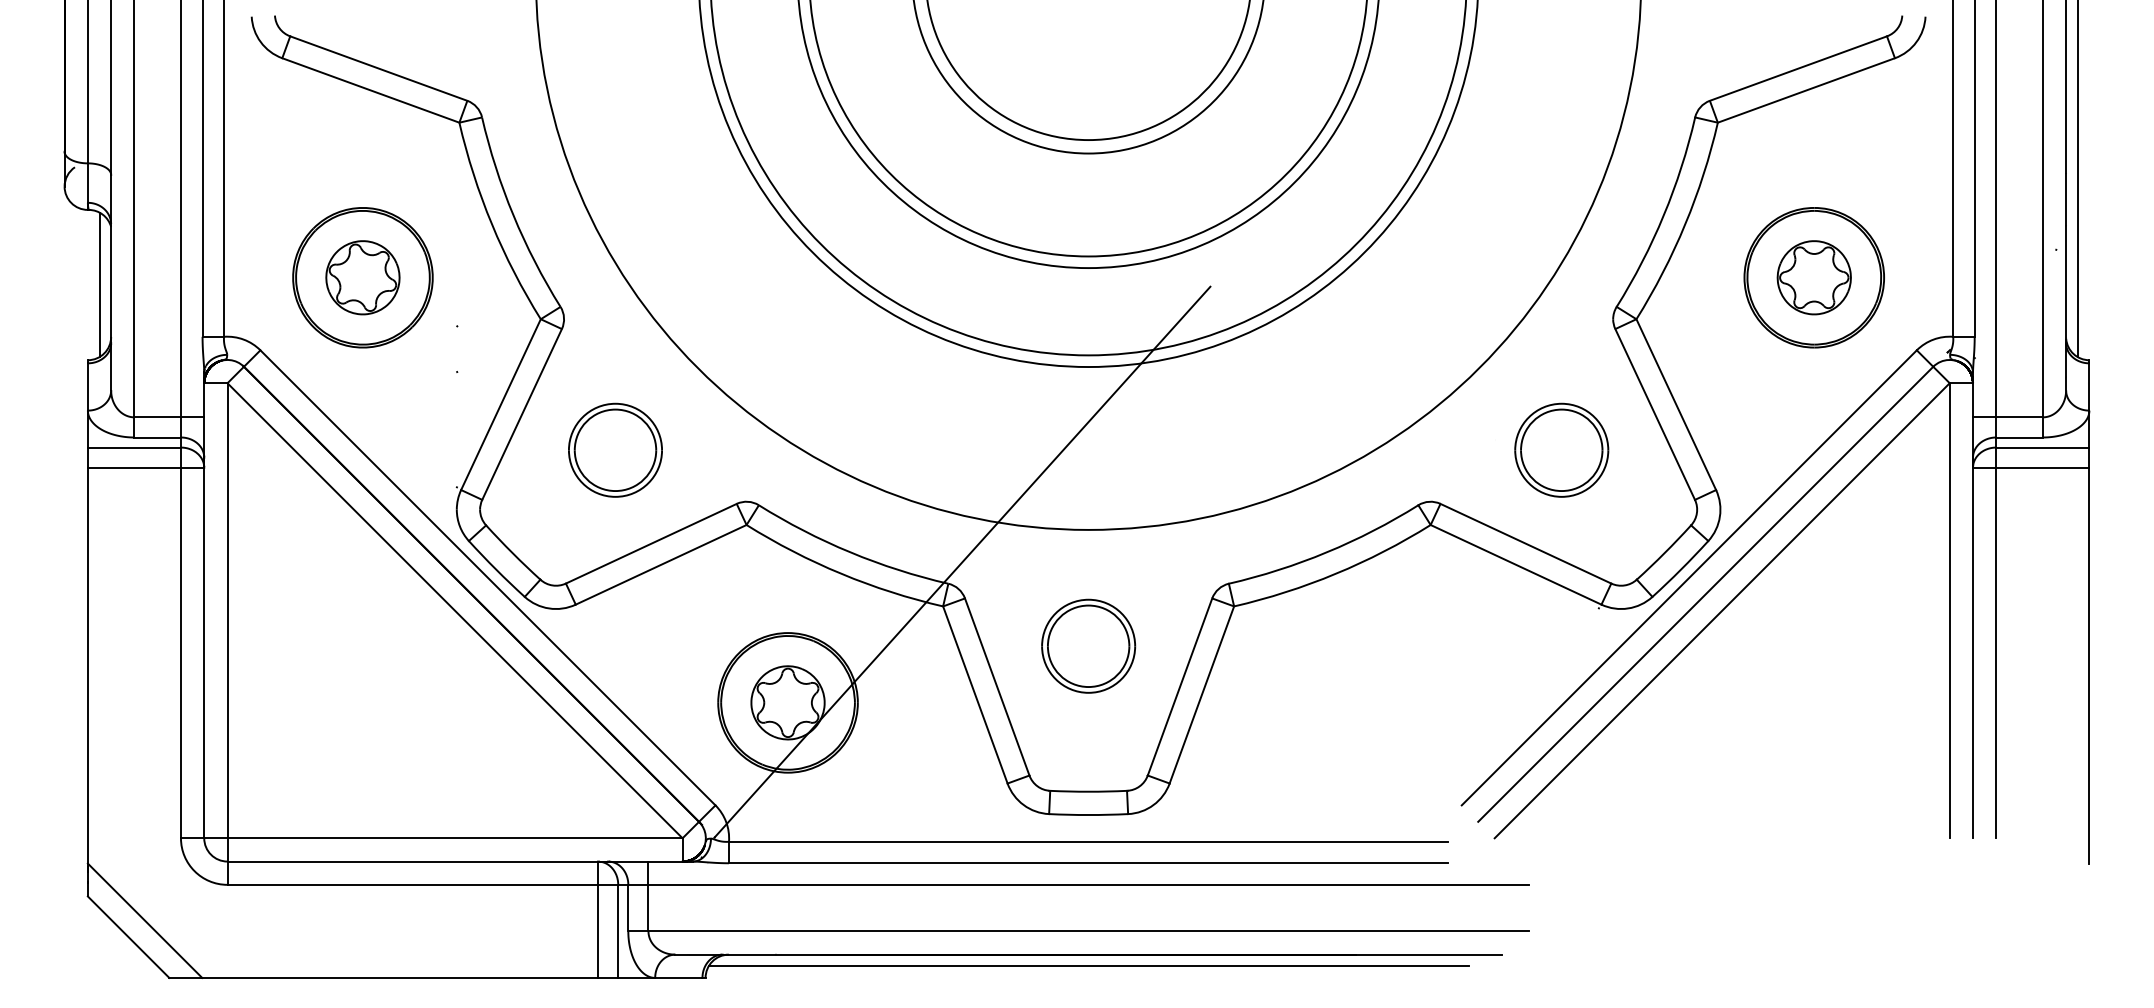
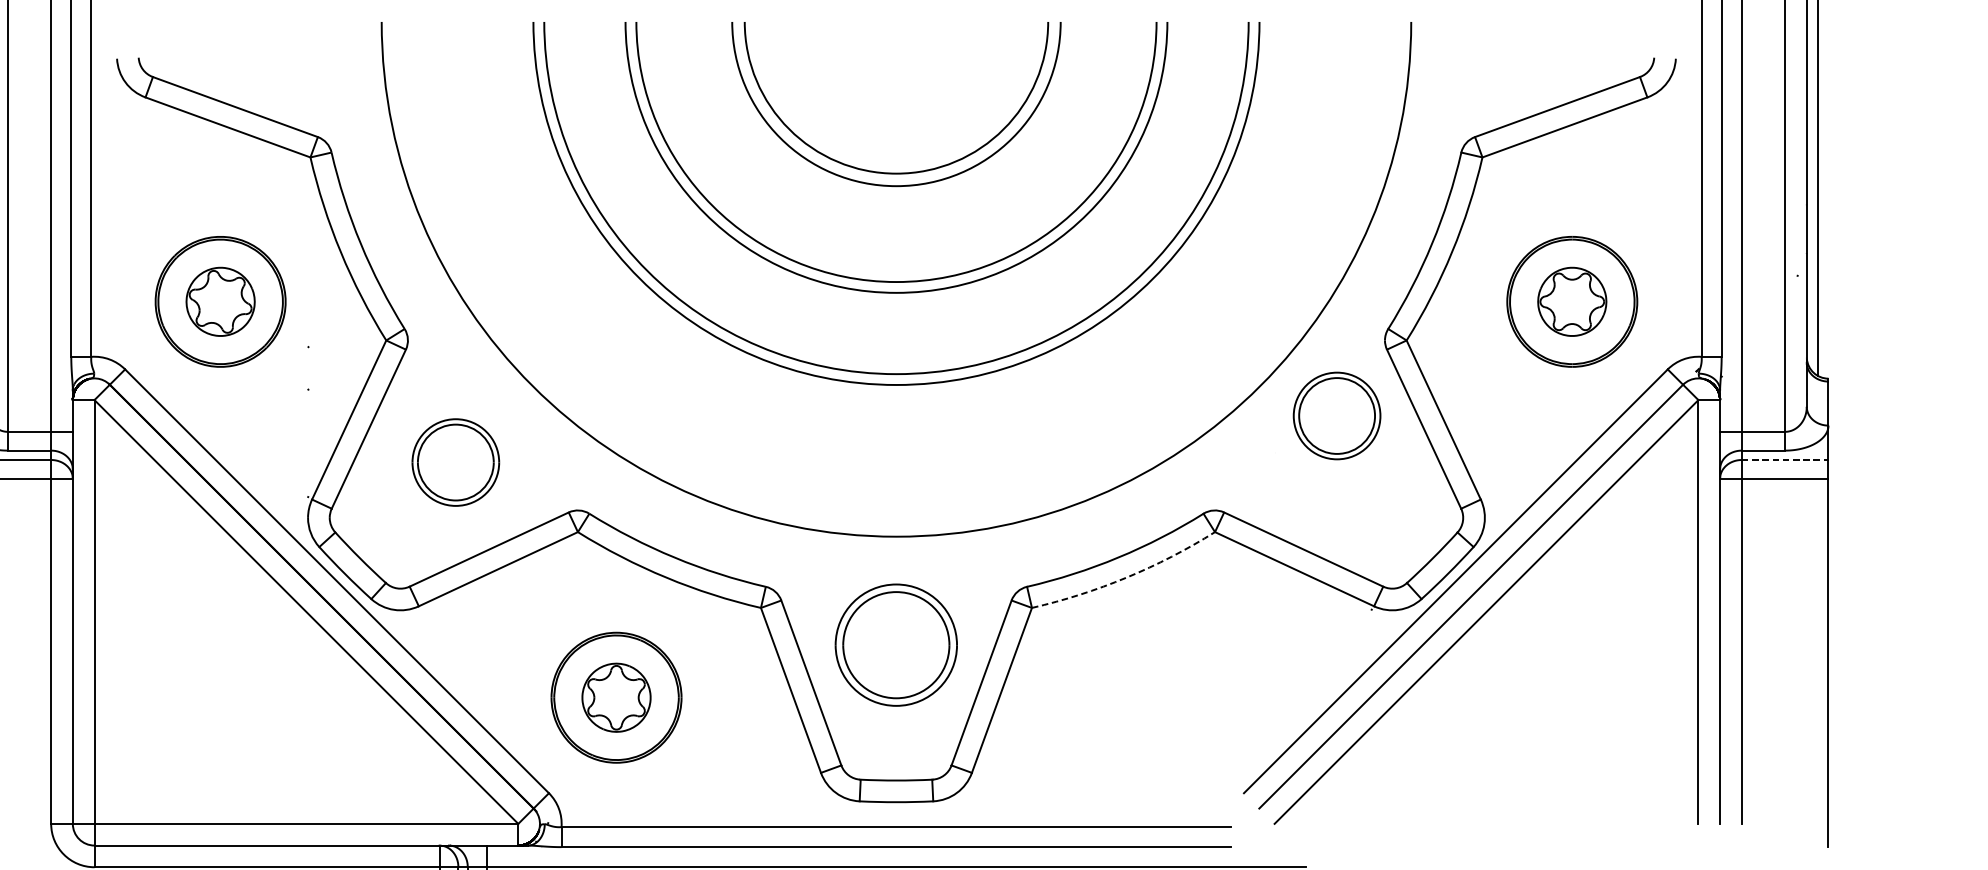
line: (2042, 447) -> (1784, 459), solid -> dashed
part: (1561, 449) -> (1336, 415), moved
line: (962, 561) -> (779, 566), removed
arc: (1335, 573) -> (1126, 577), solid -> dashed
part: (1088, 645) -> (896, 644), size x1.4

